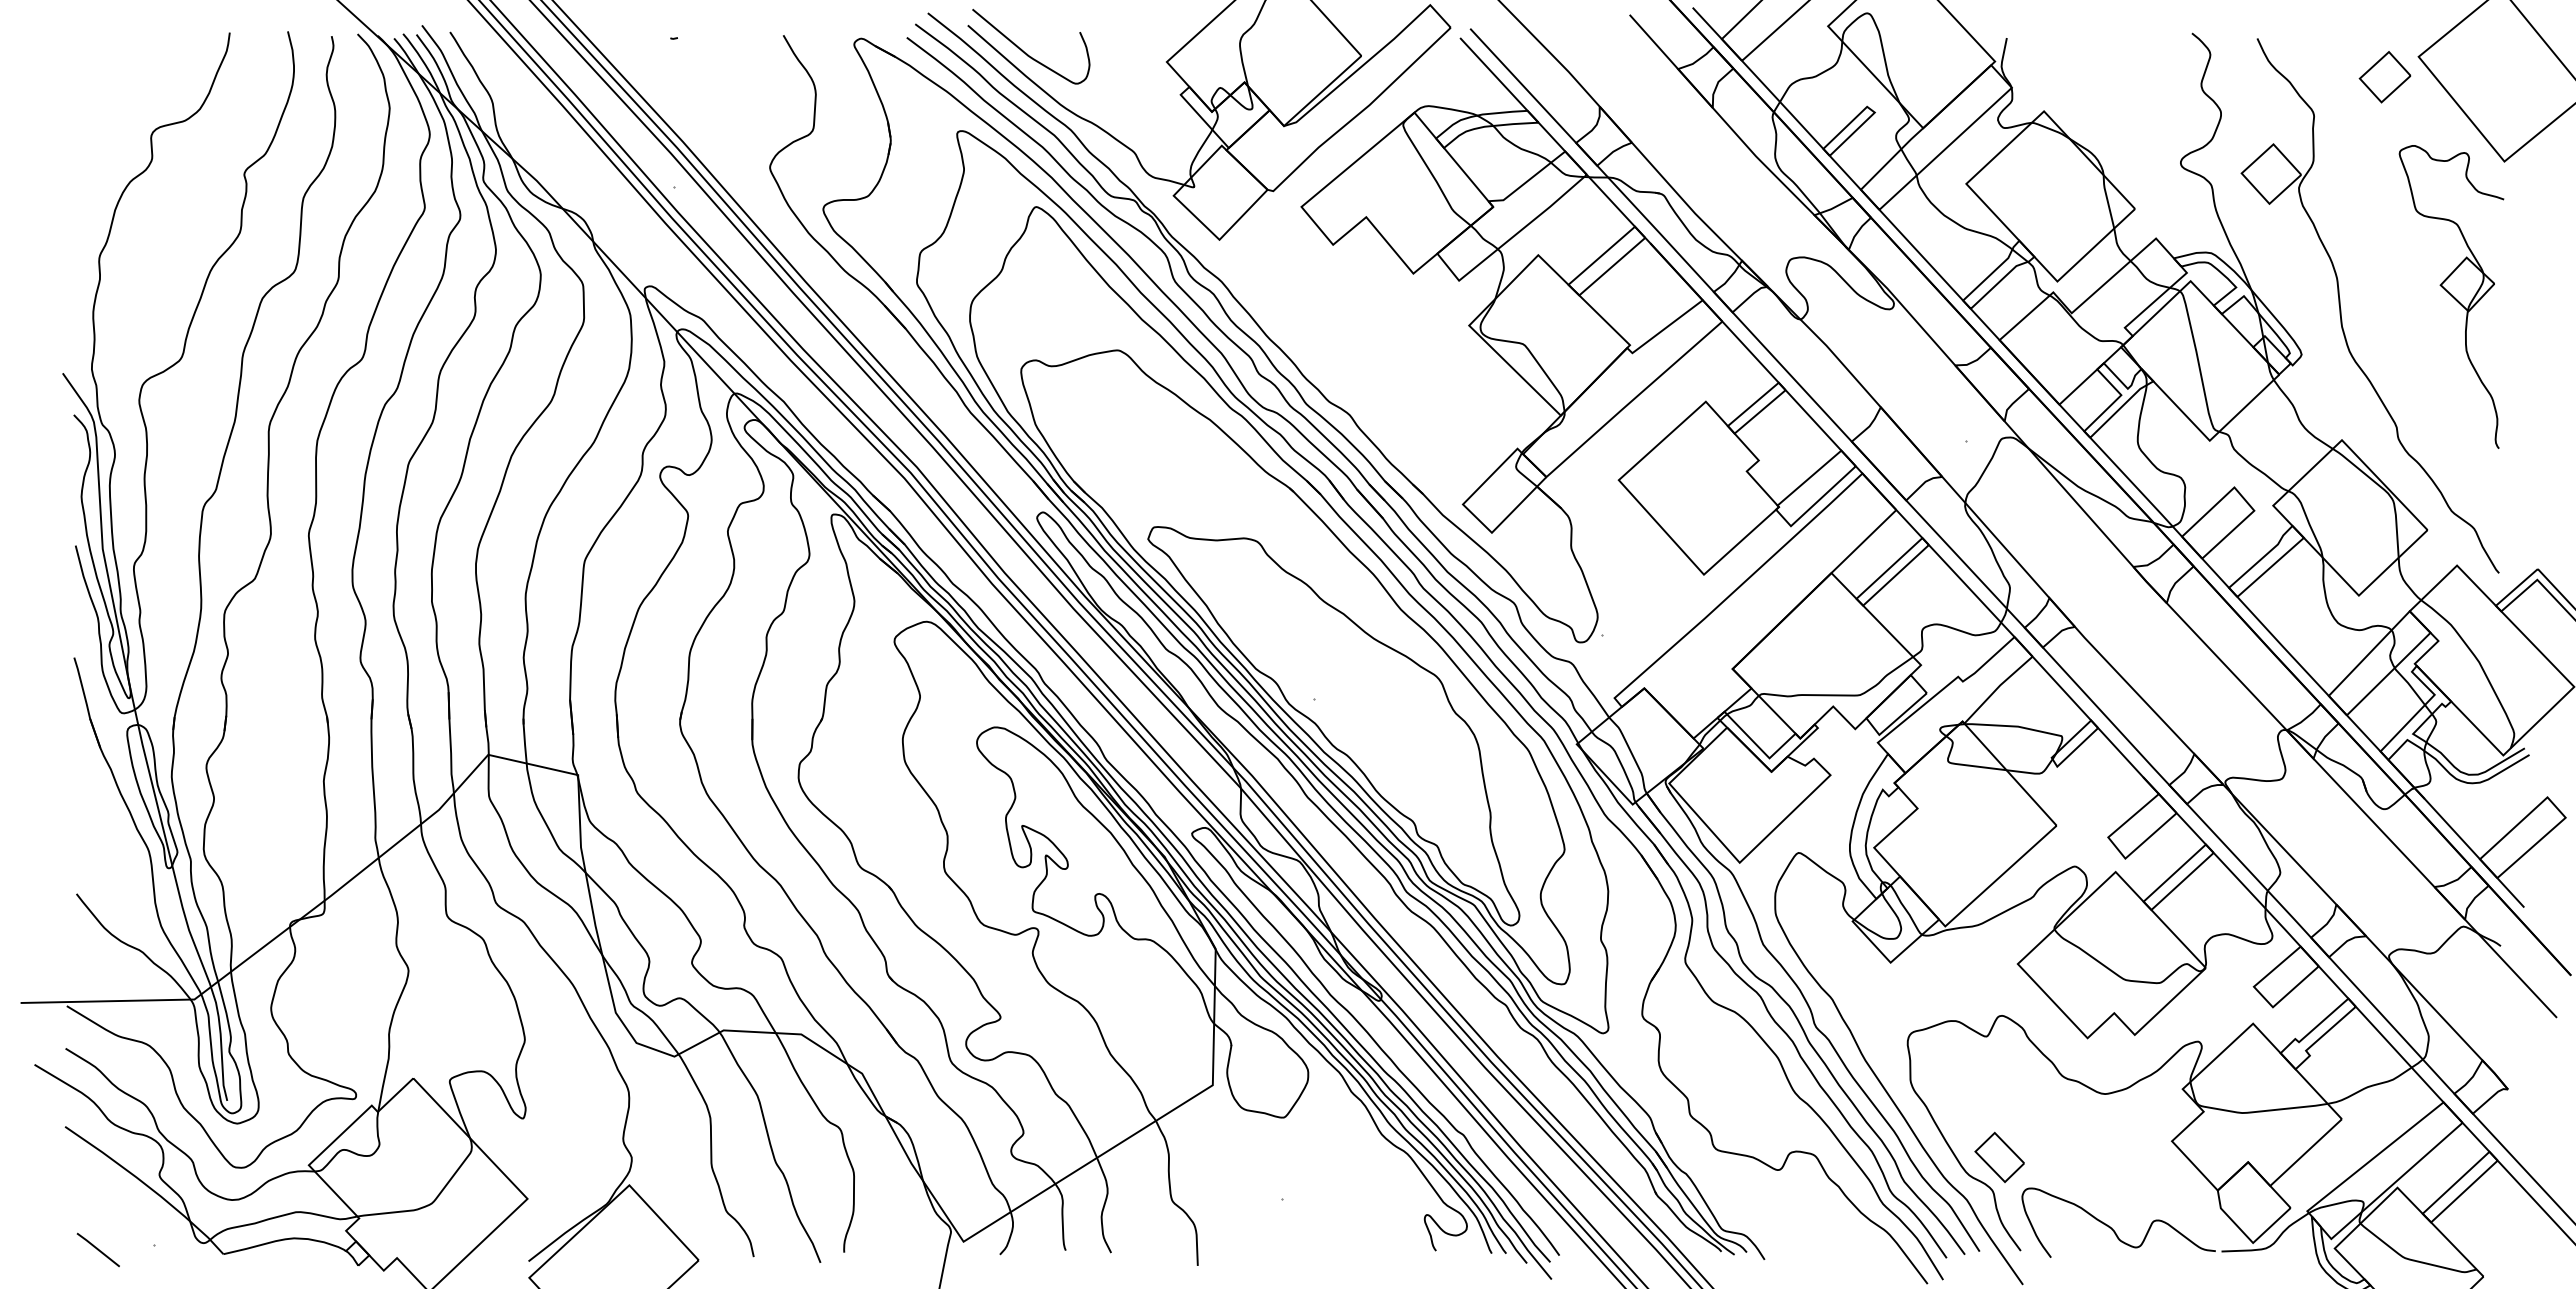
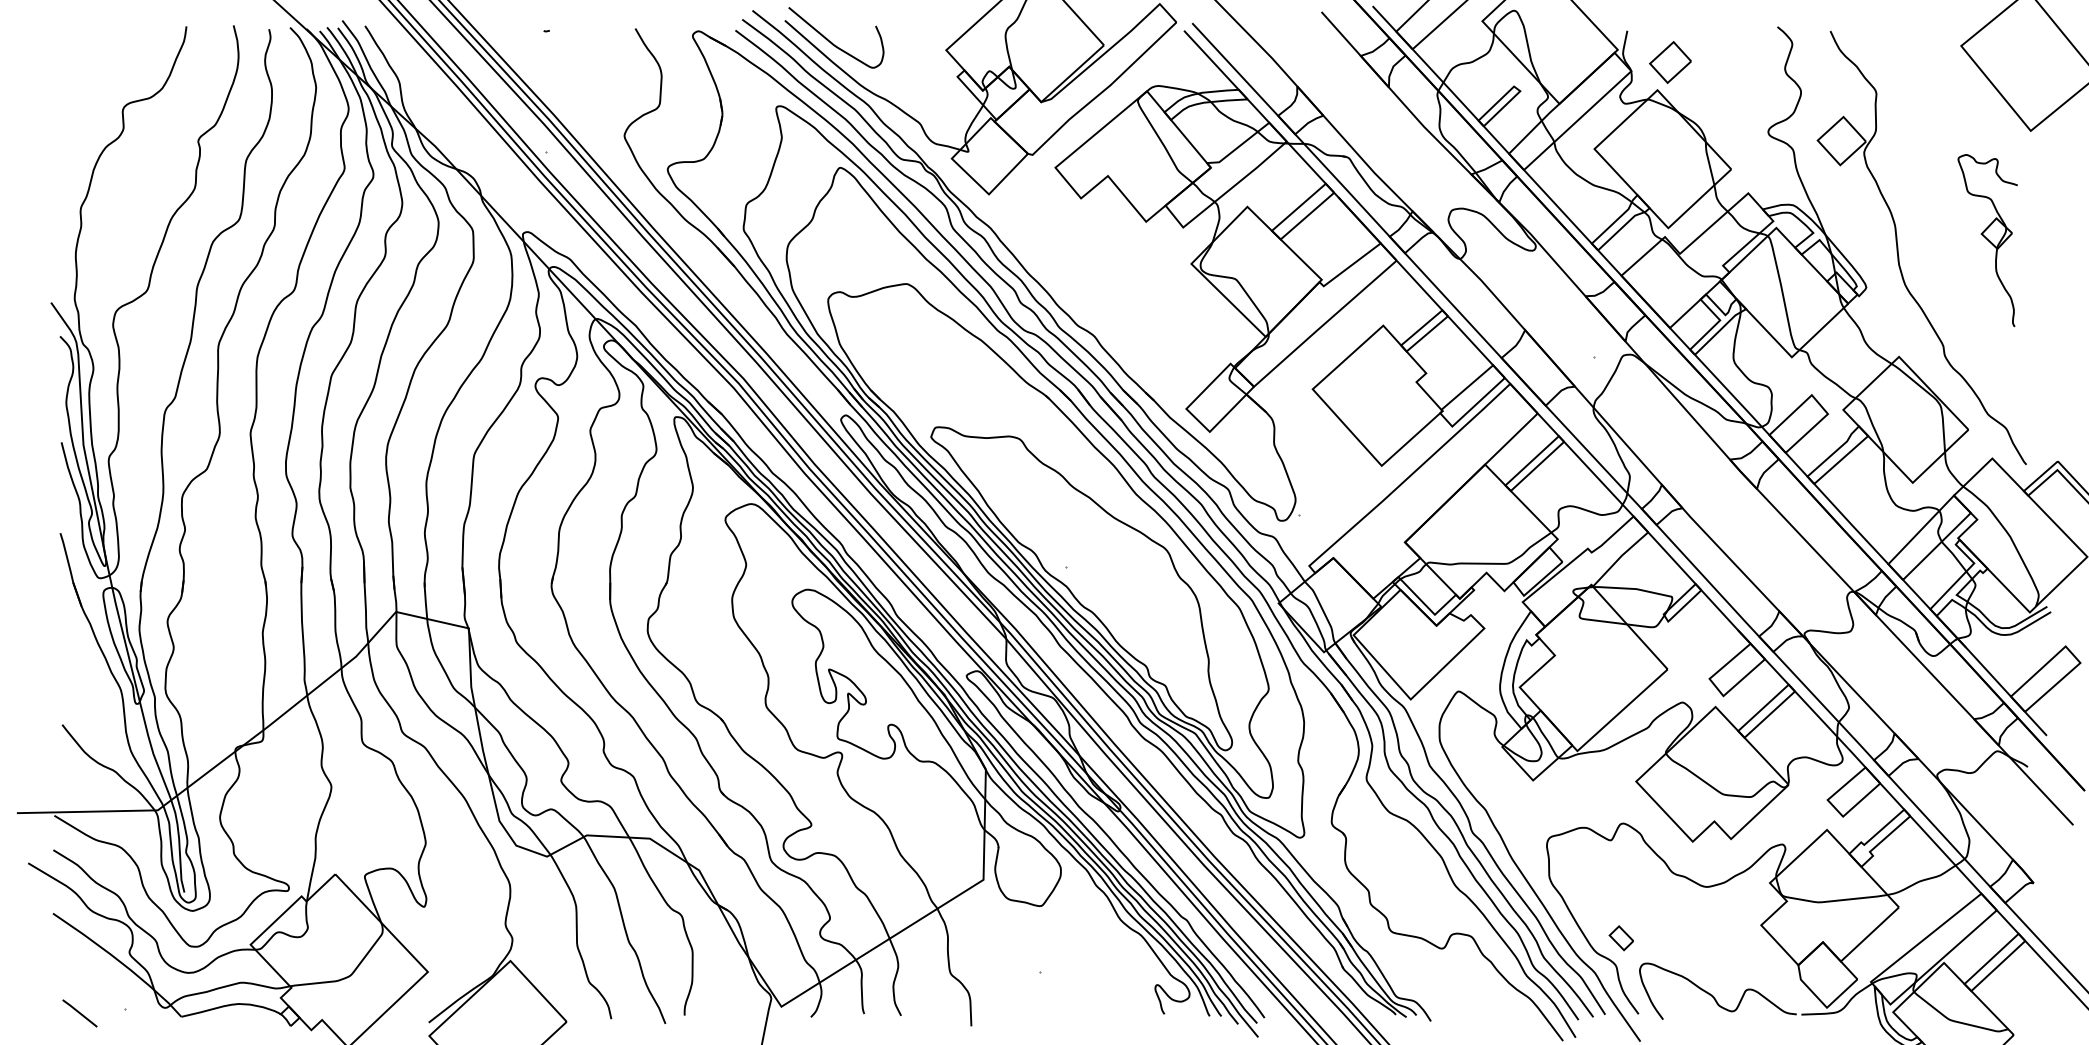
part: (2384, 77) -> (1670, 62), moved
part: (2451, 296) -> (1987, 240), size x0.7
part: (1999, 1156) -> (1621, 937), size x0.6

